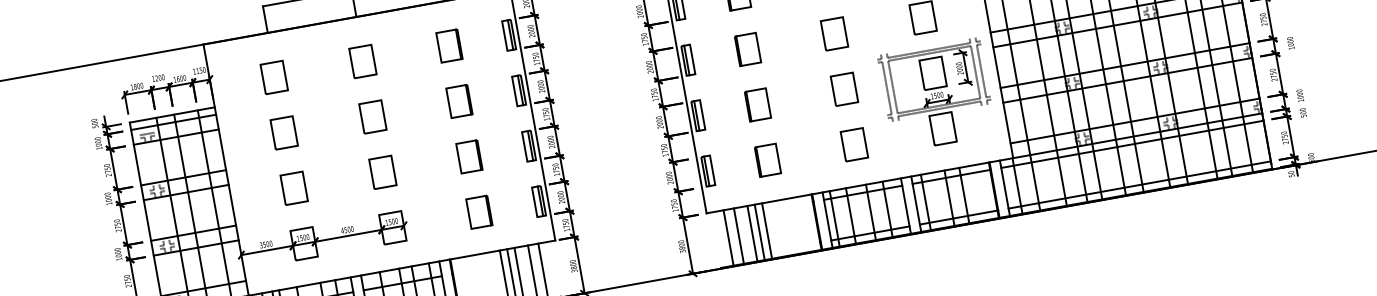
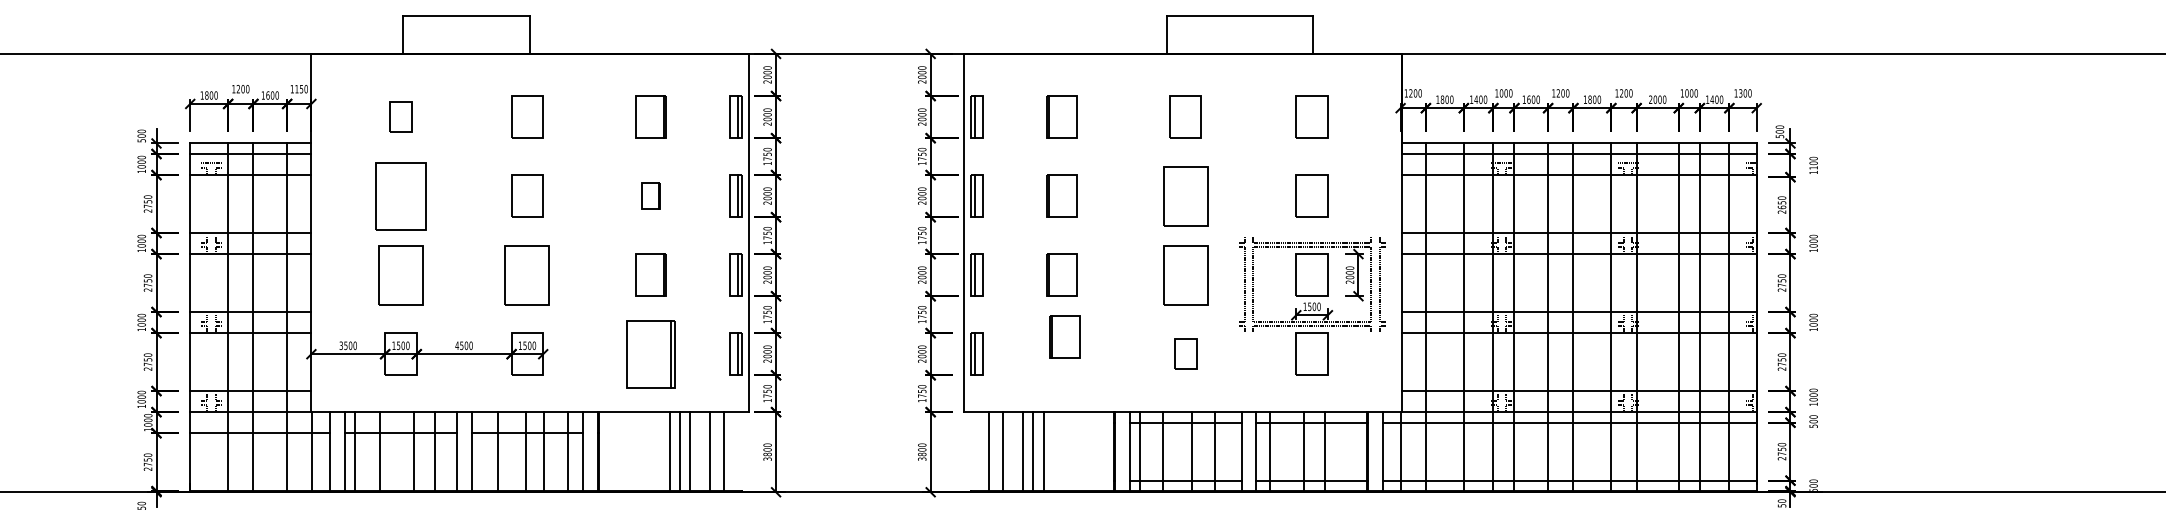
part: (834, 33) -> (1185, 195), size x1.4
part: (273, 77) -> (400, 116), size x0.7
part: (844, 88) -> (1185, 274), size x1.4
part: (459, 101) -> (650, 195), size x0.6
part: (283, 132) -> (400, 195), size x1.6
part: (854, 144) -> (1185, 353), size x0.7
part: (767, 159) -> (1064, 336), moved
part: (382, 171) -> (527, 274), size x1.4
part: (293, 187) -> (400, 274), size x1.4
part: (479, 211) -> (650, 353), size x1.6

